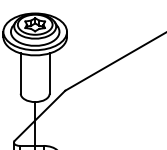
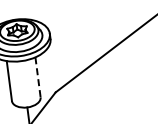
line: (49, 74) -> (37, 78), solid -> dashed

